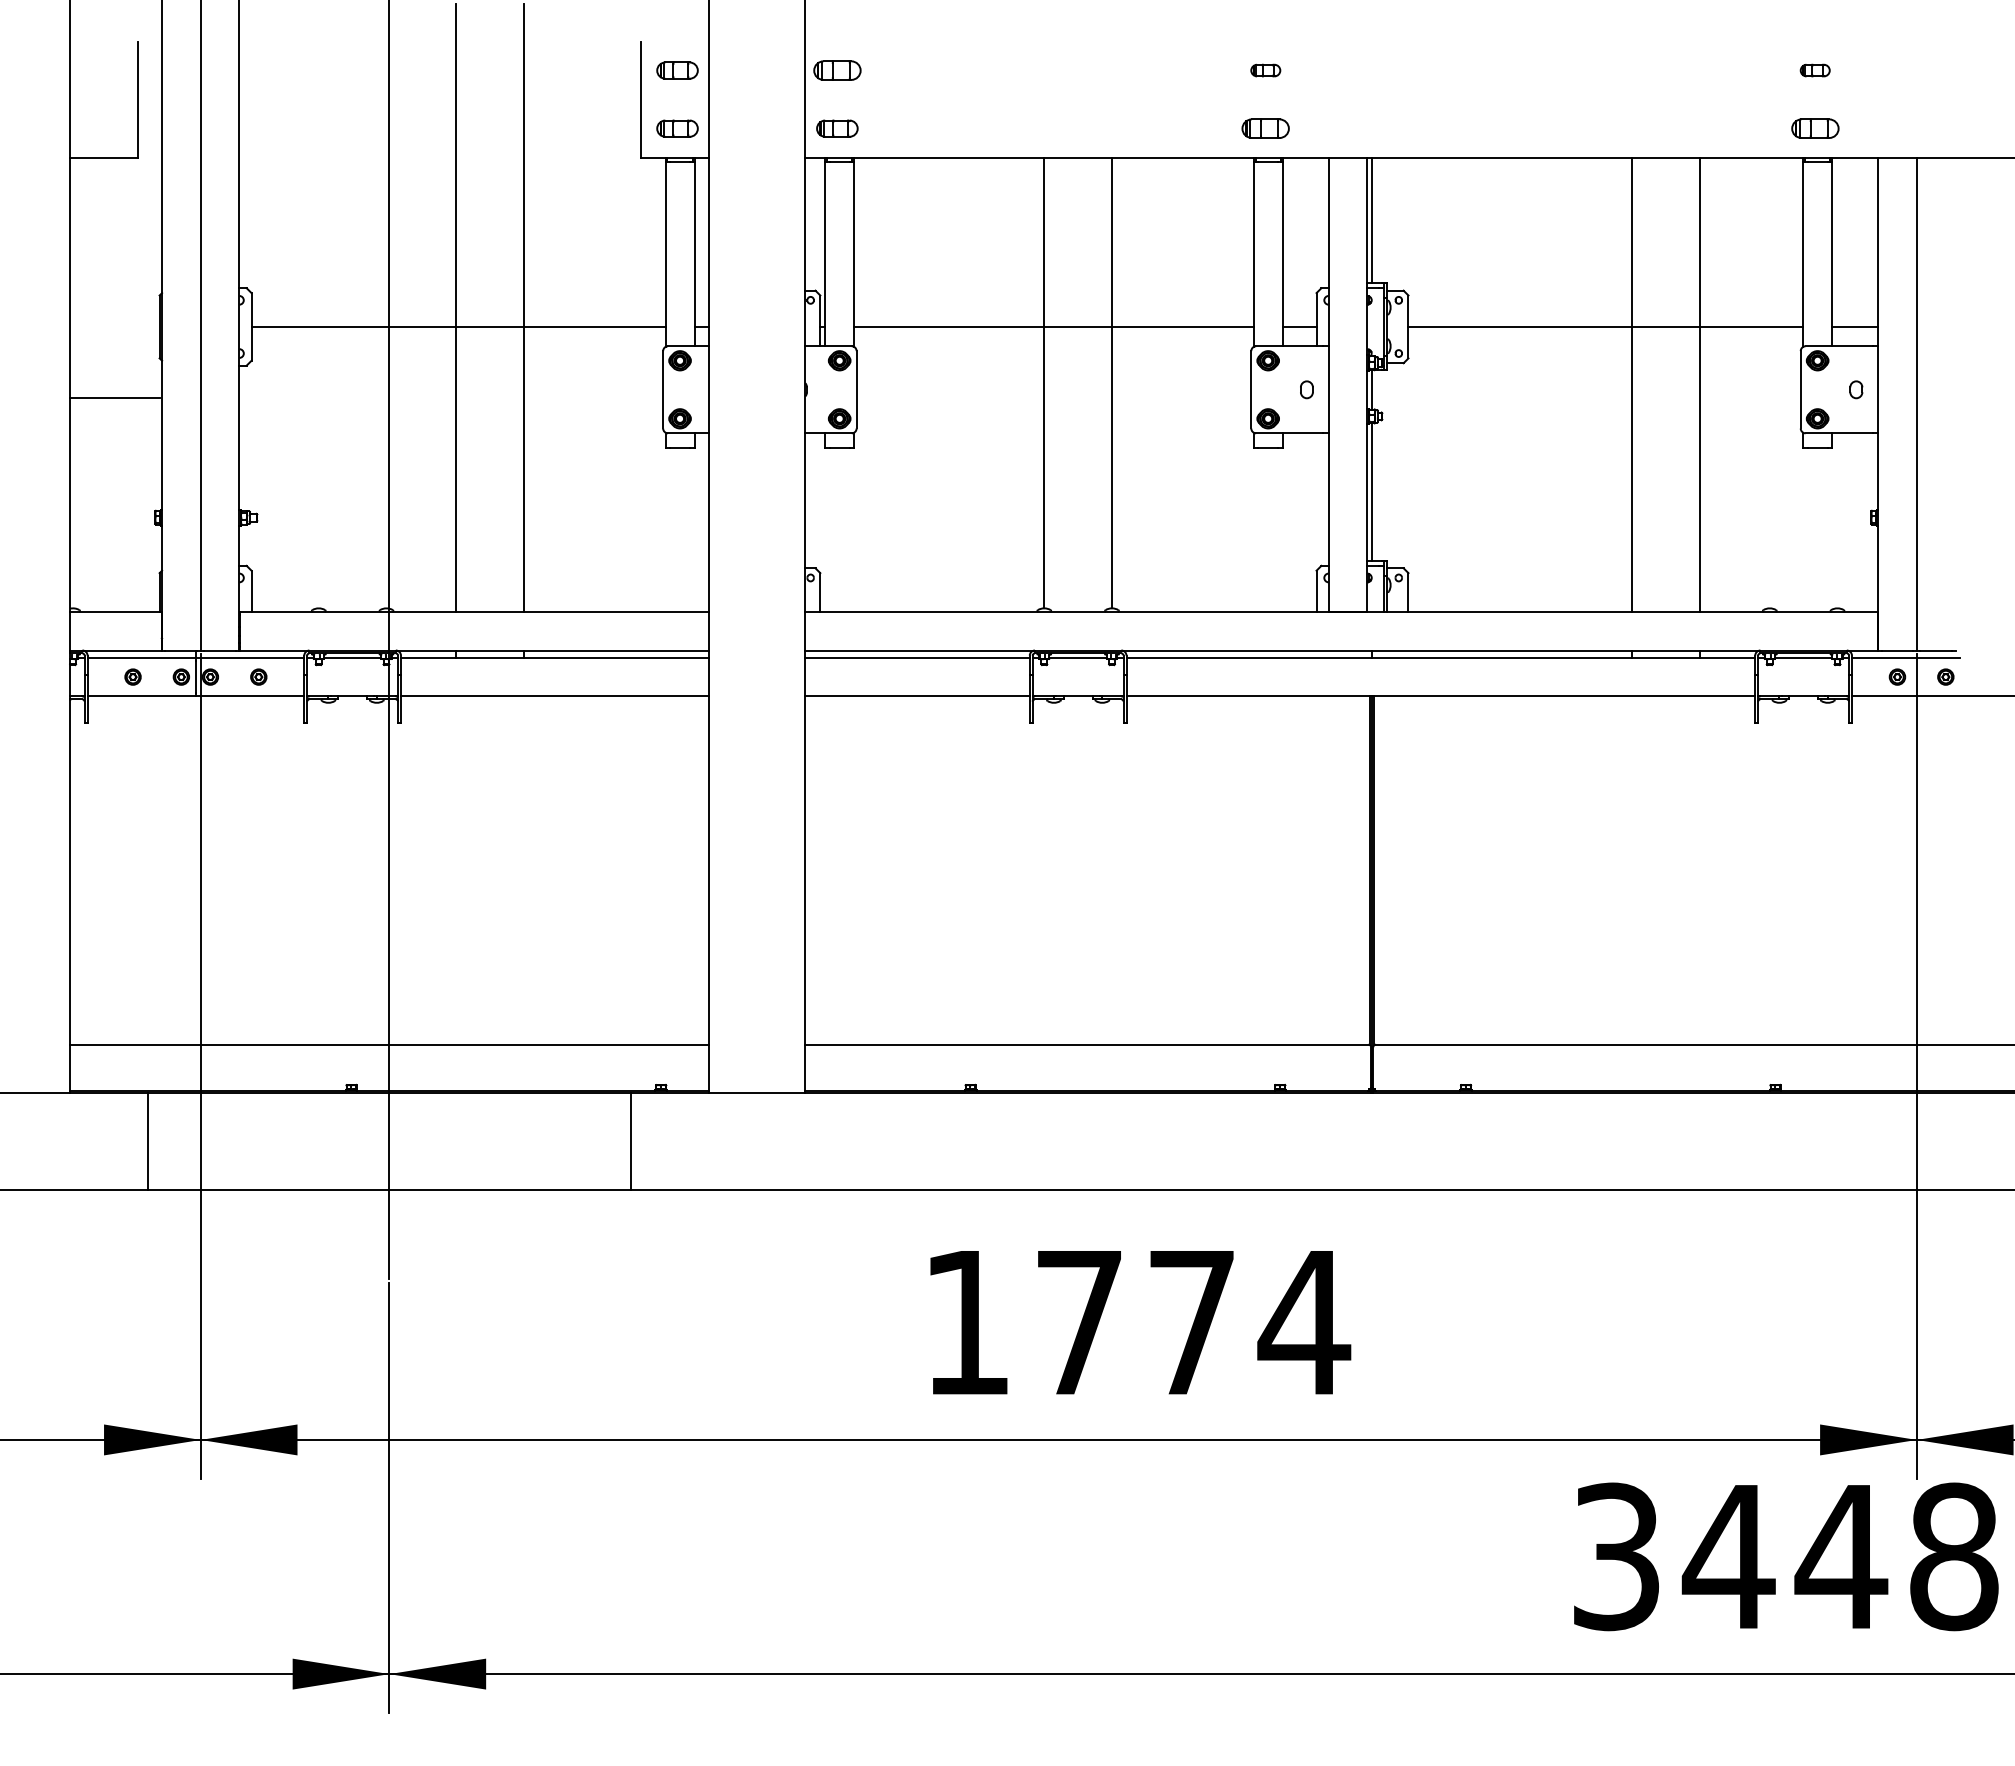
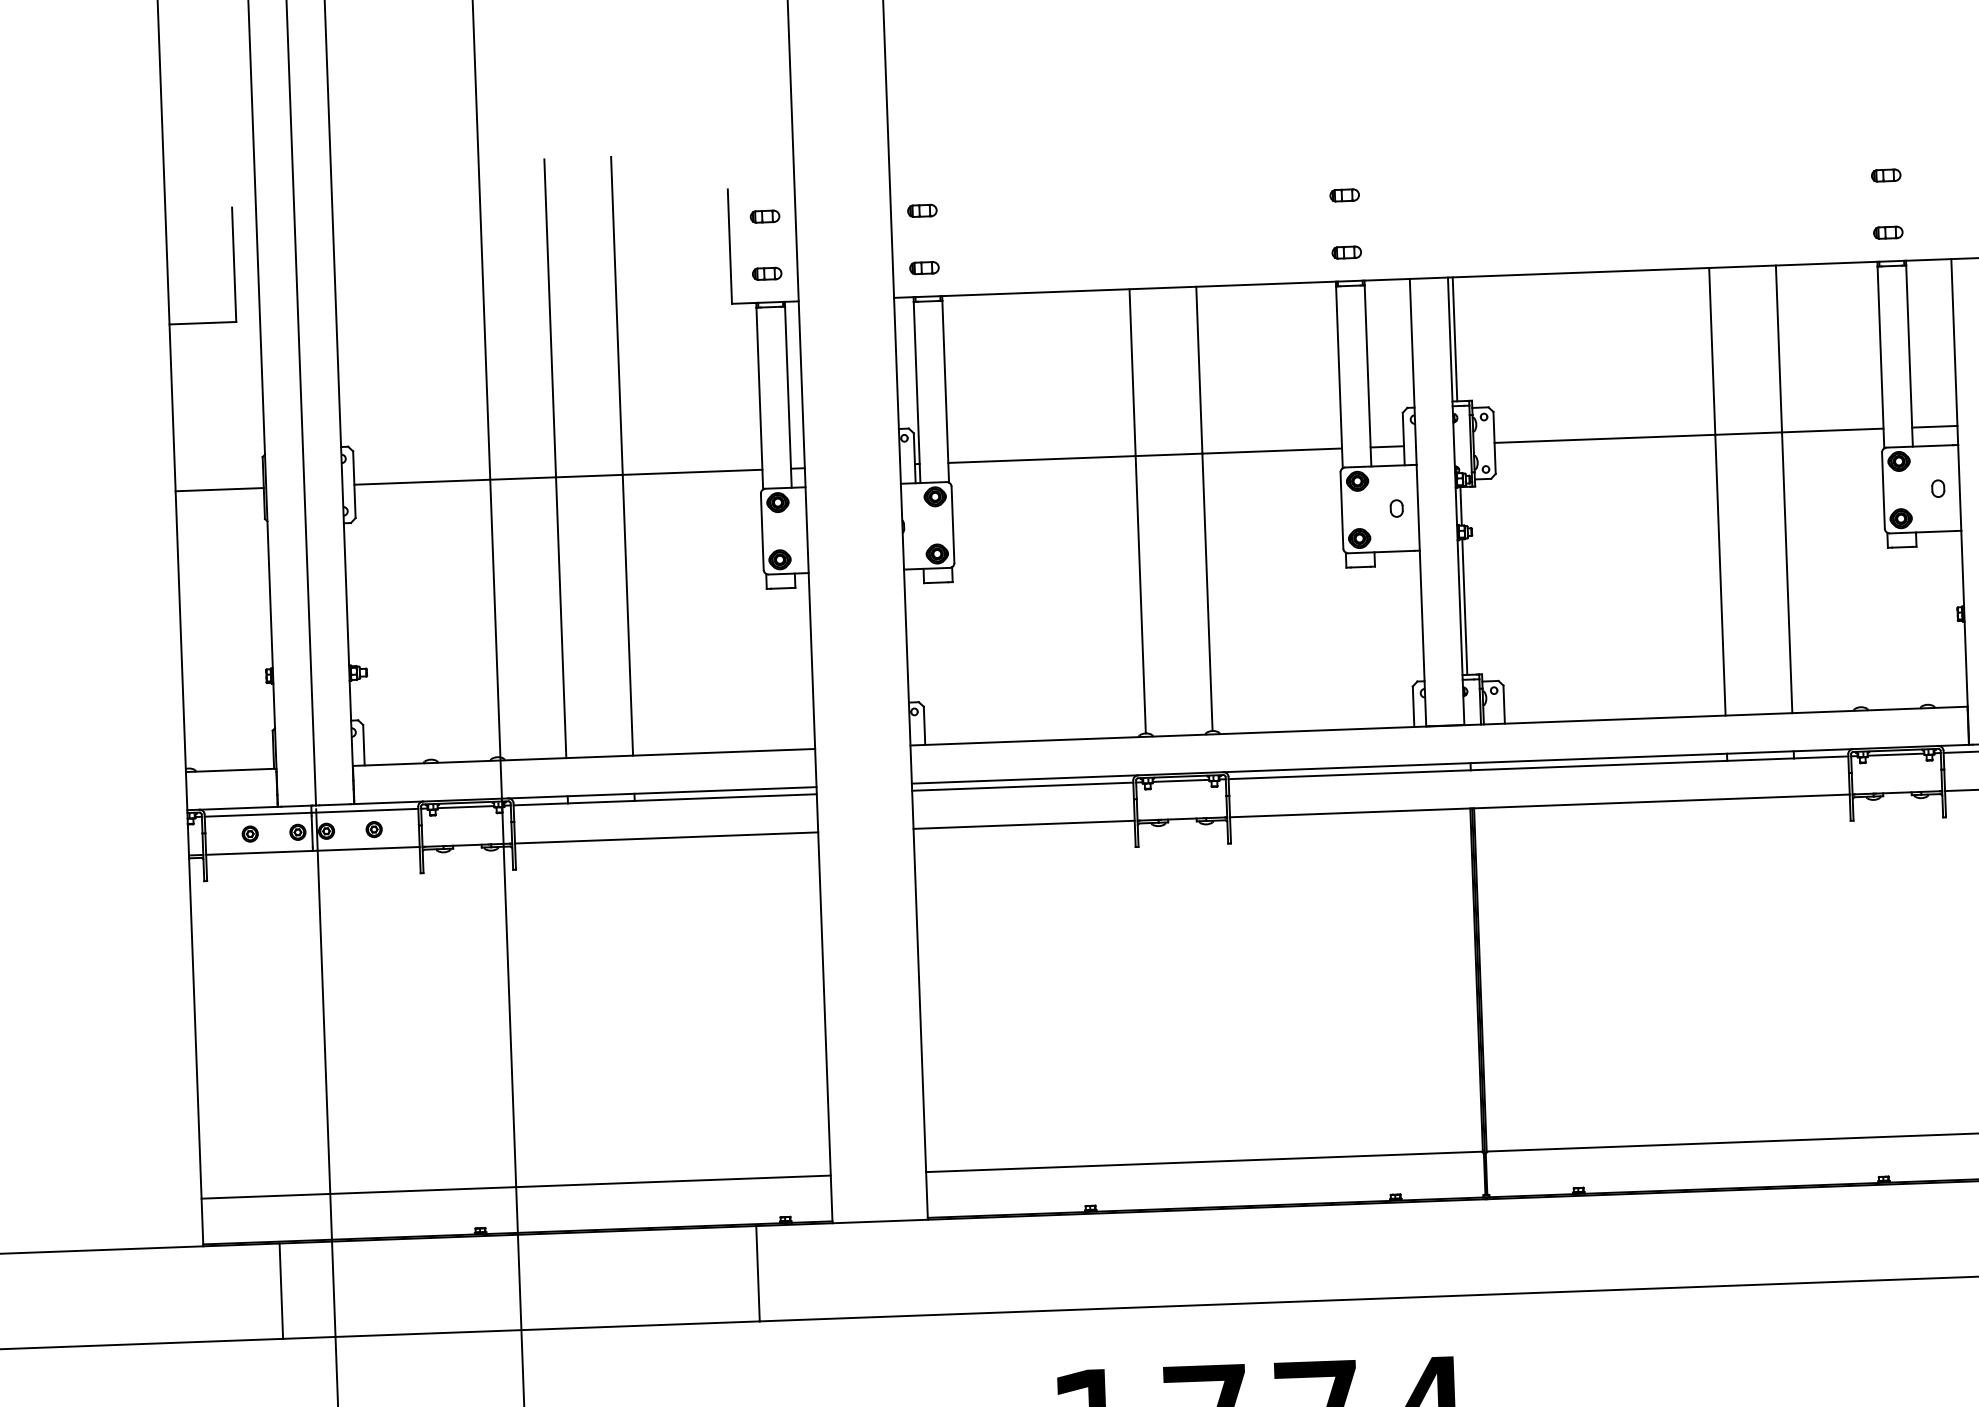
part: (677, 70) -> (764, 216), size x0.71
part: (836, 70) -> (921, 210), size x0.62
part: (677, 128) -> (767, 273), size x0.71
part: (836, 128) -> (923, 268), size x0.71
part: (1265, 128) -> (1346, 252), size x0.62
part: (1814, 128) -> (1887, 232), size x0.62
line: (114, 397) -> (219, 489), moved

